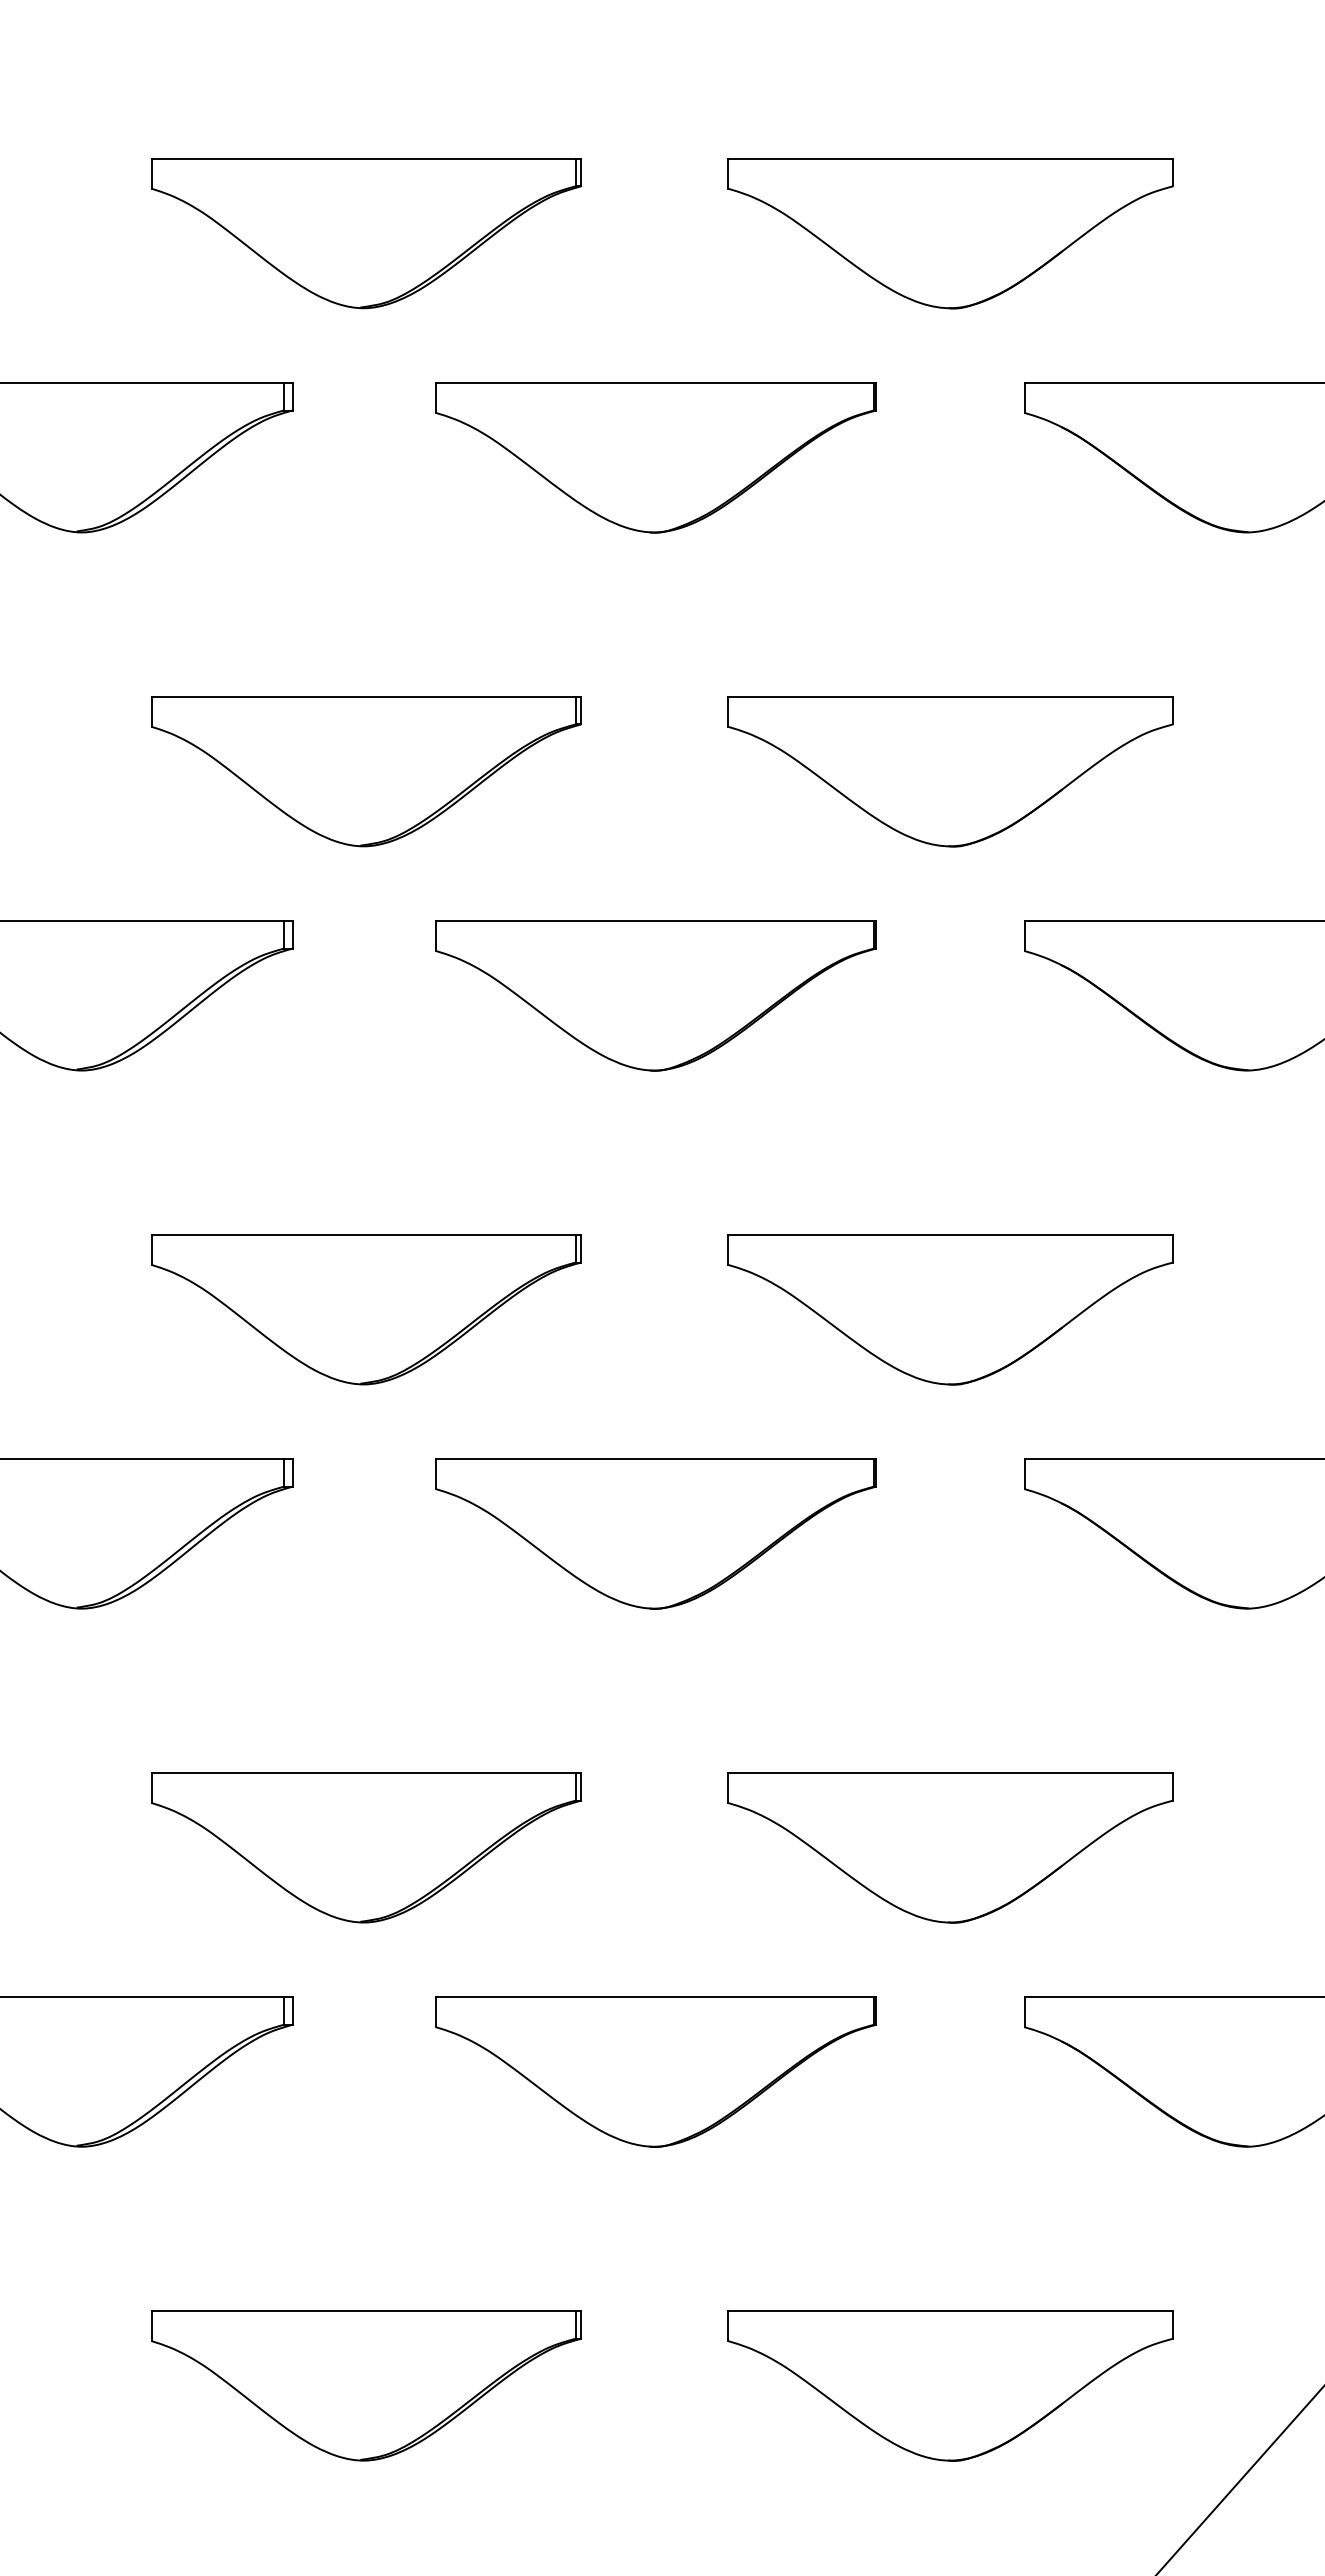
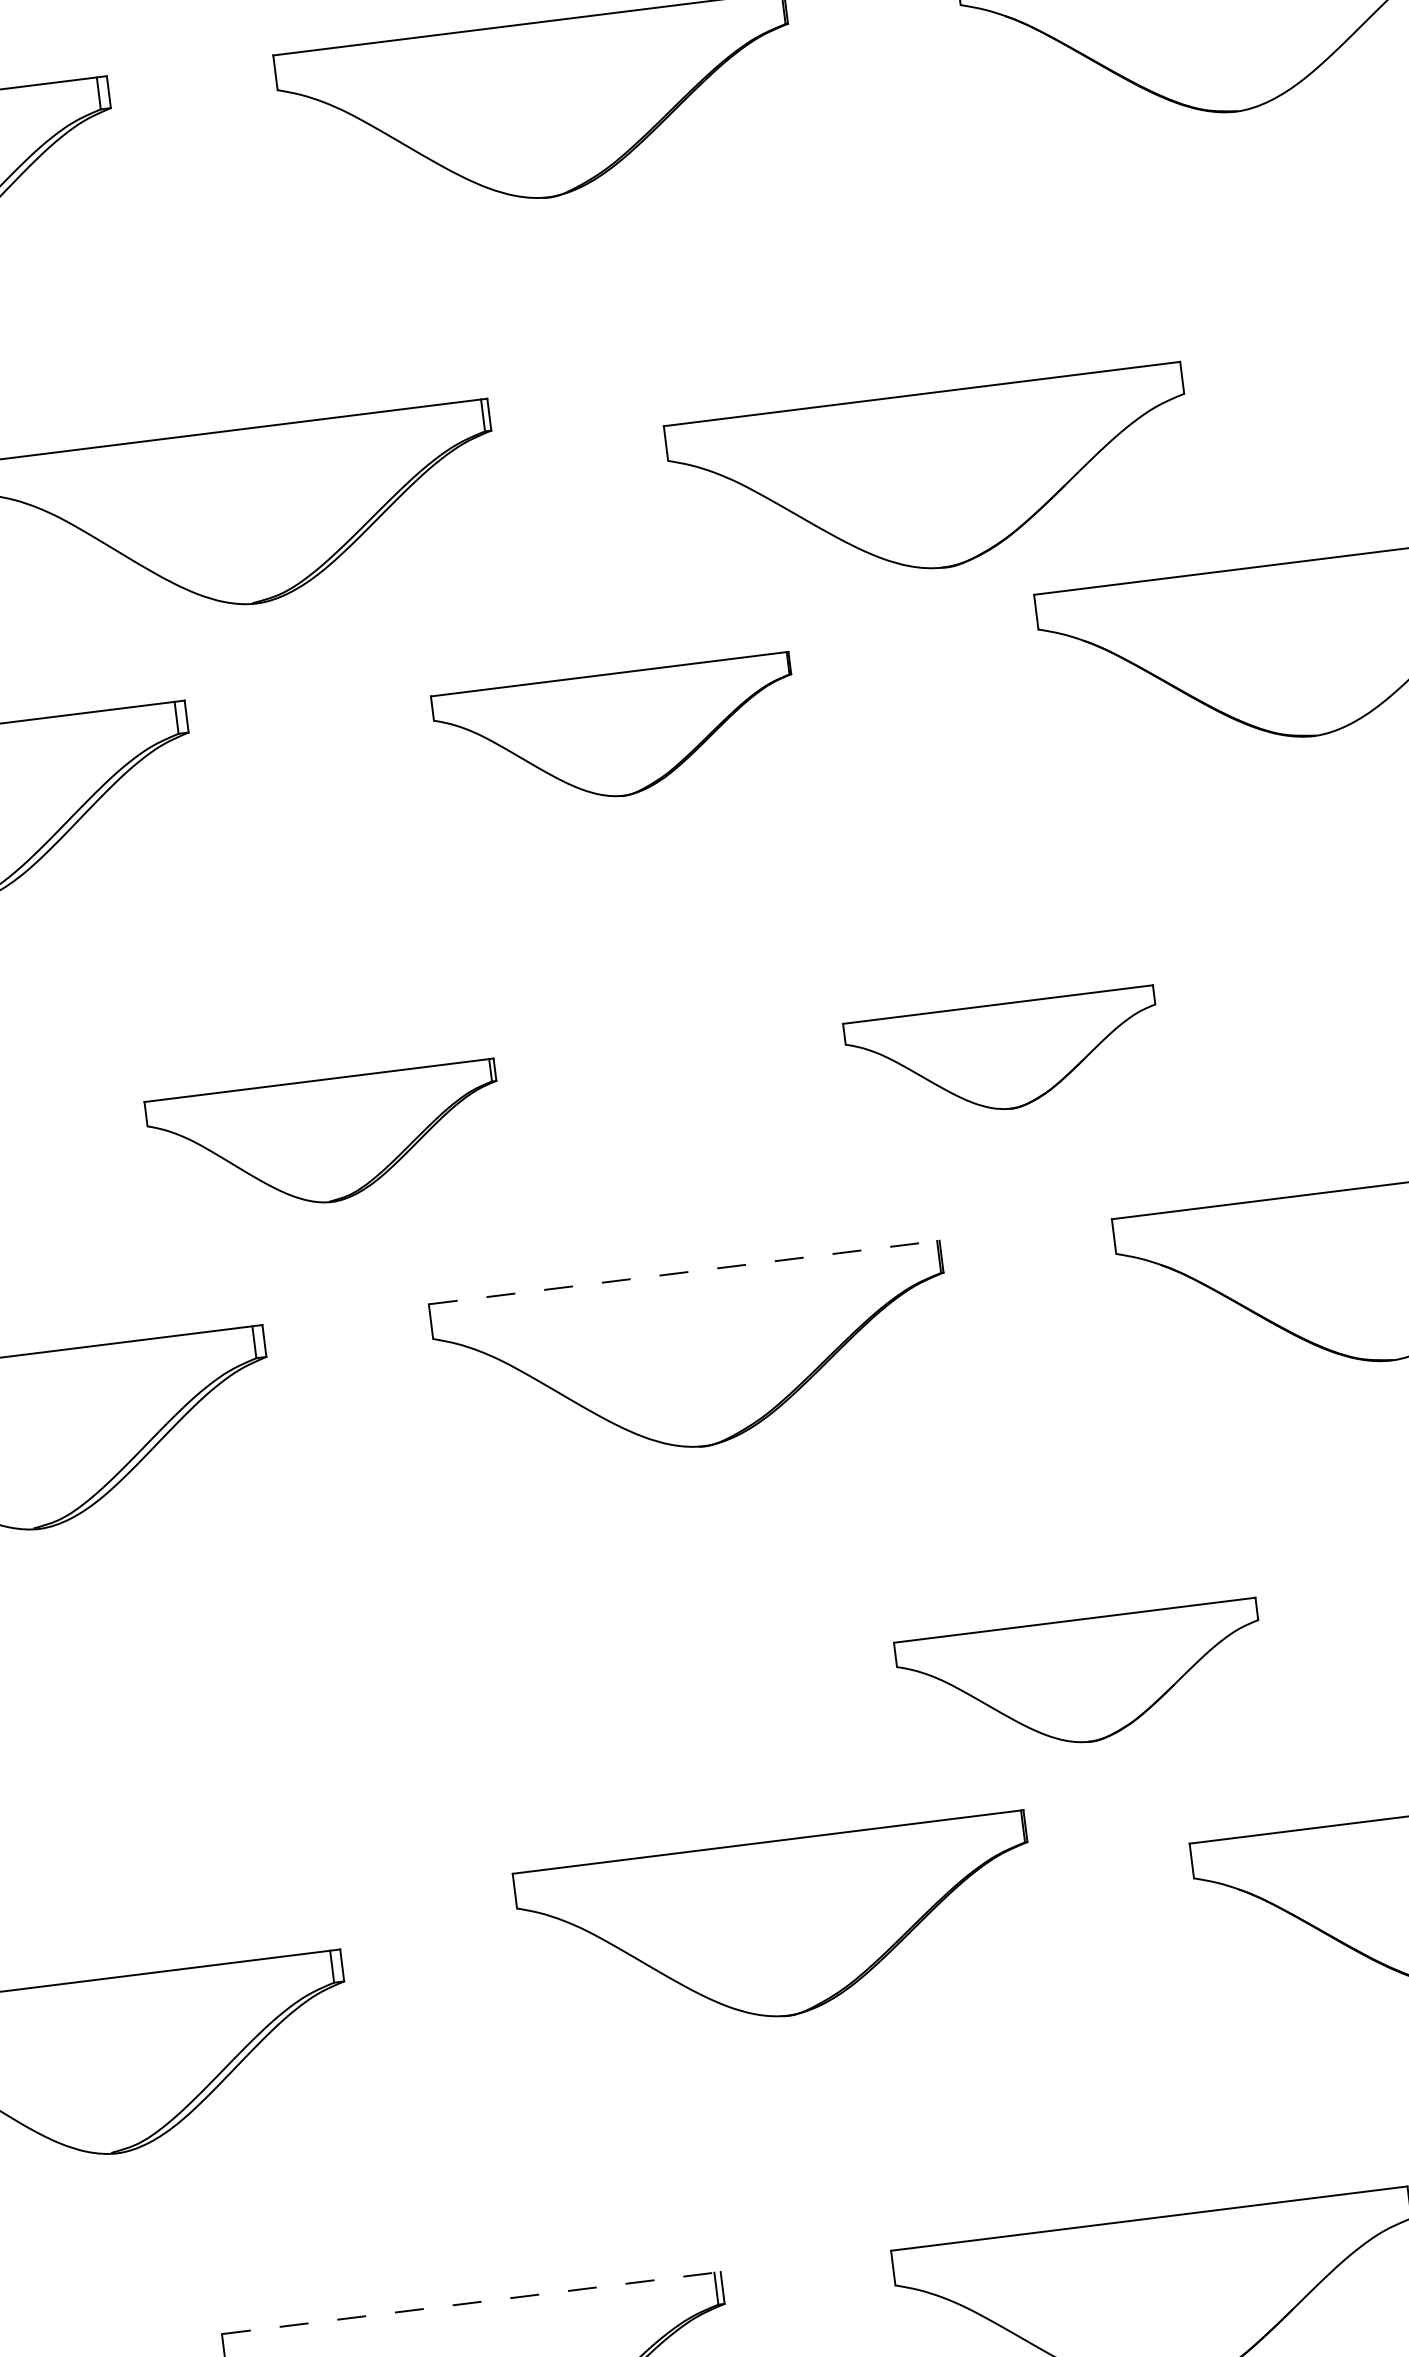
part: (950, 771) -> (932, 480), moved
part: (655, 995) -> (616, 734), size x0.7
part: (366, 1309) -> (326, 1140), size x0.7
part: (950, 1309) -> (1004, 1056), size x0.6
line: (656, 1459) -> (684, 1272), solid -> dashed
part: (366, 1847) -> (404, 1764), removed
part: (950, 1847) -> (1082, 1680), size x0.7
part: (655, 2071) -> (778, 1928), moved
line: (366, 2311) -> (471, 2303), solid -> dashed

